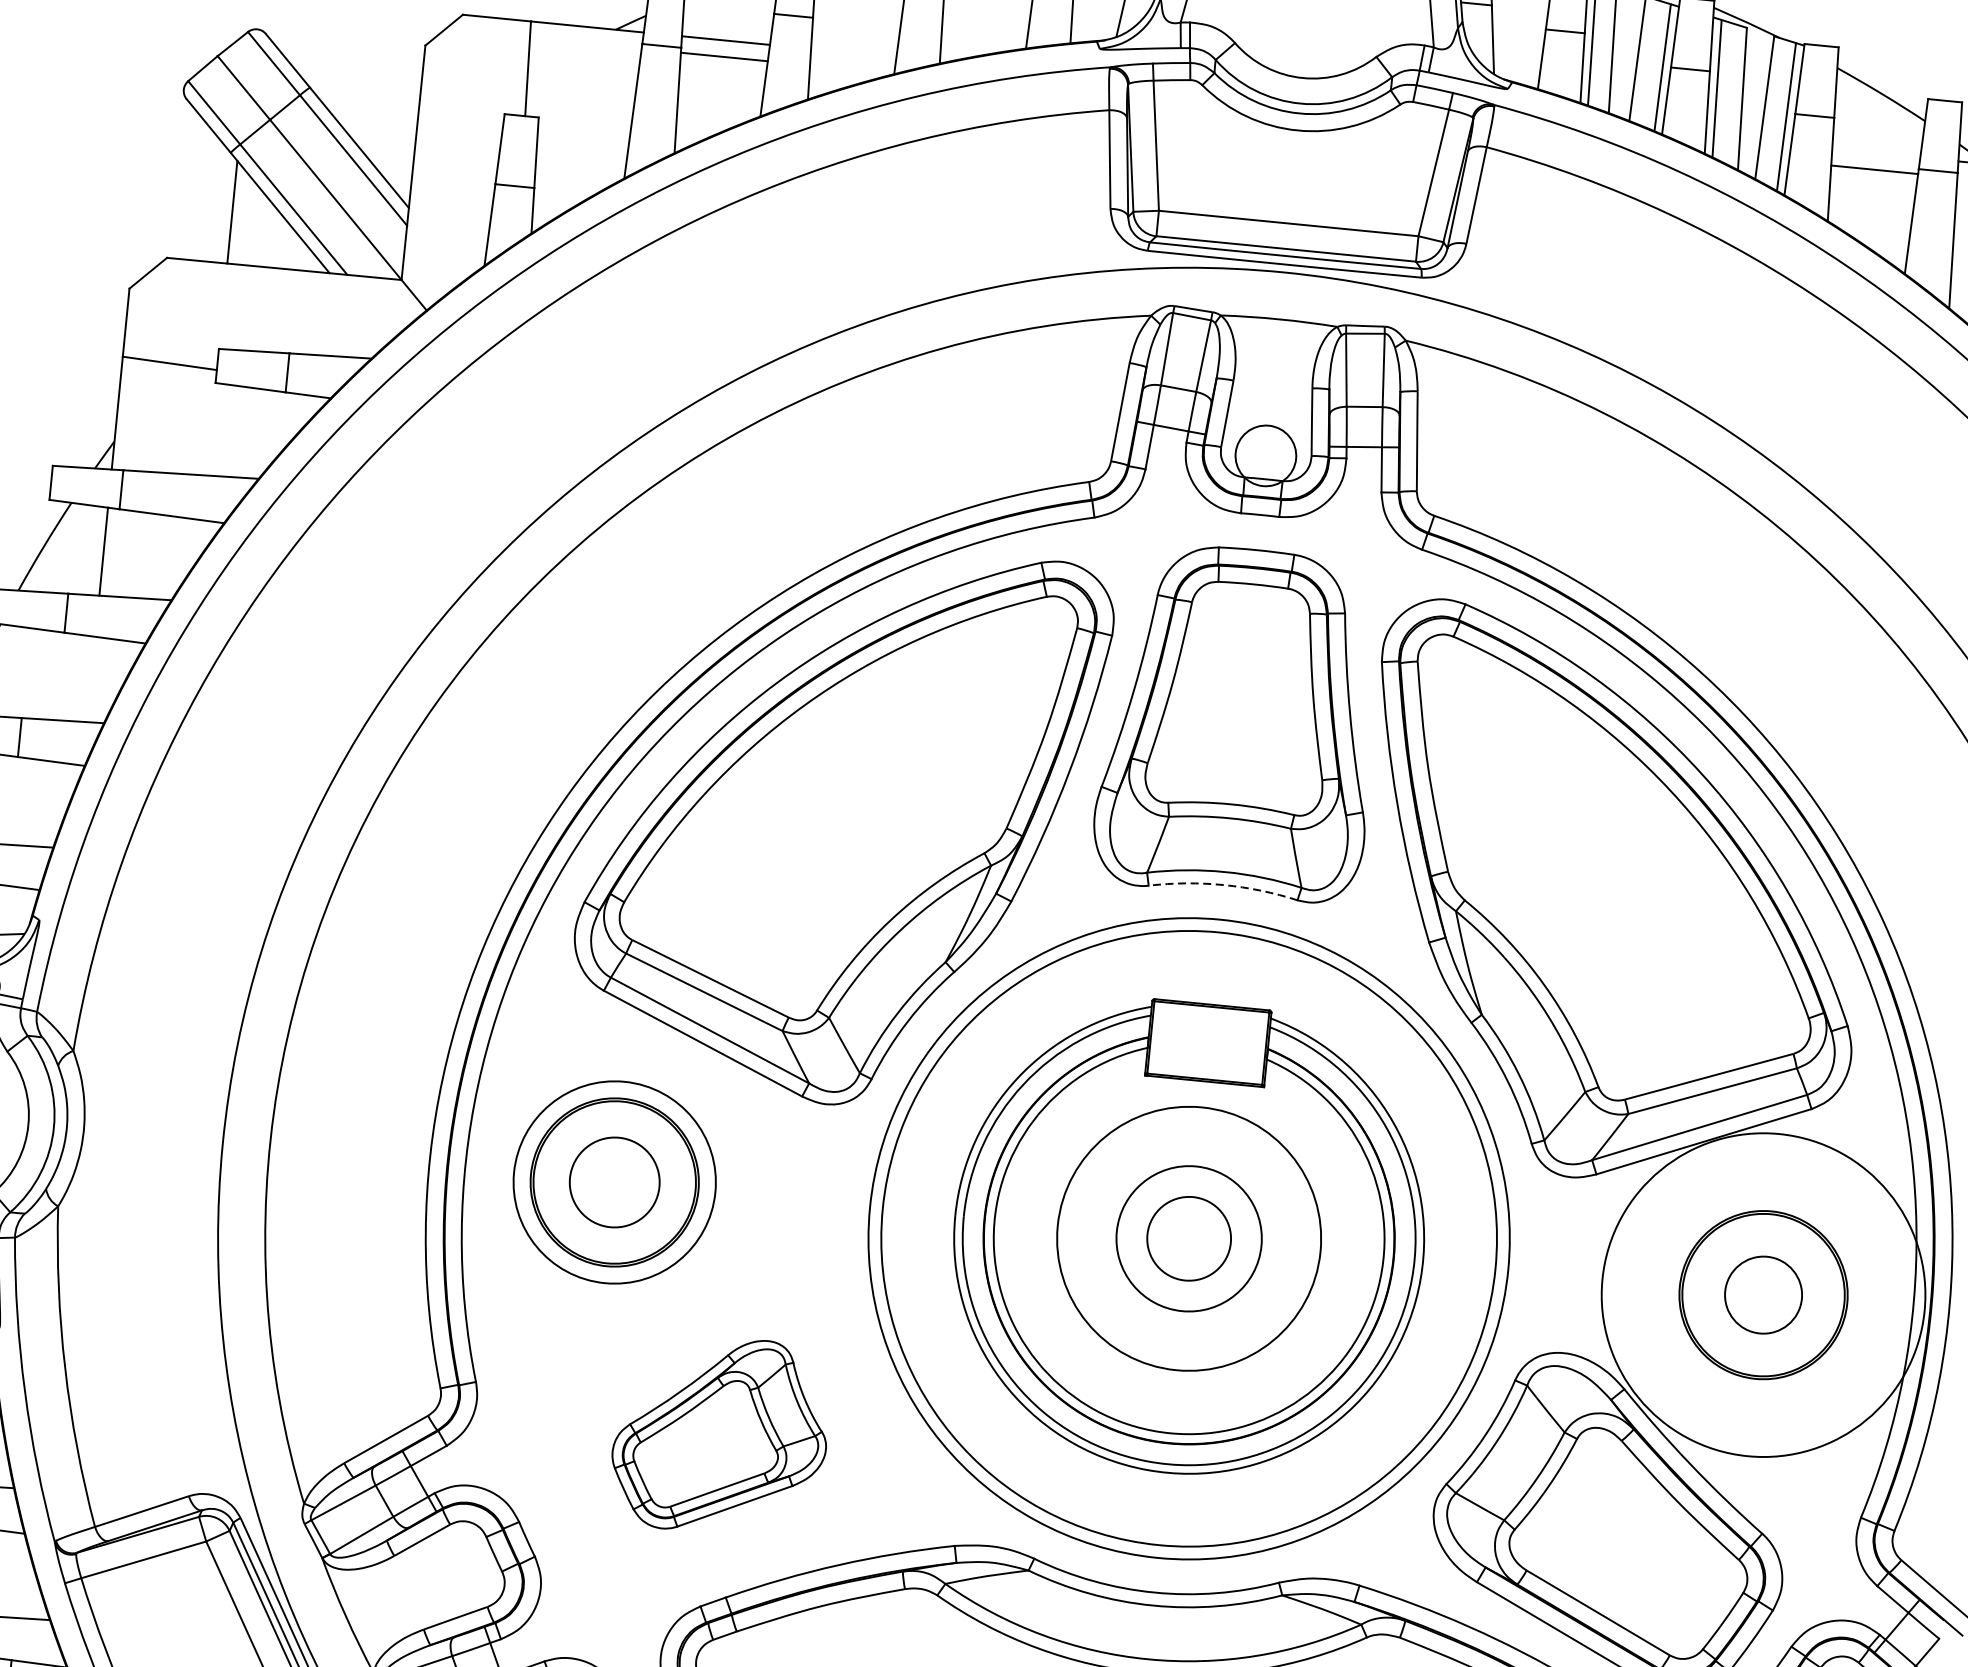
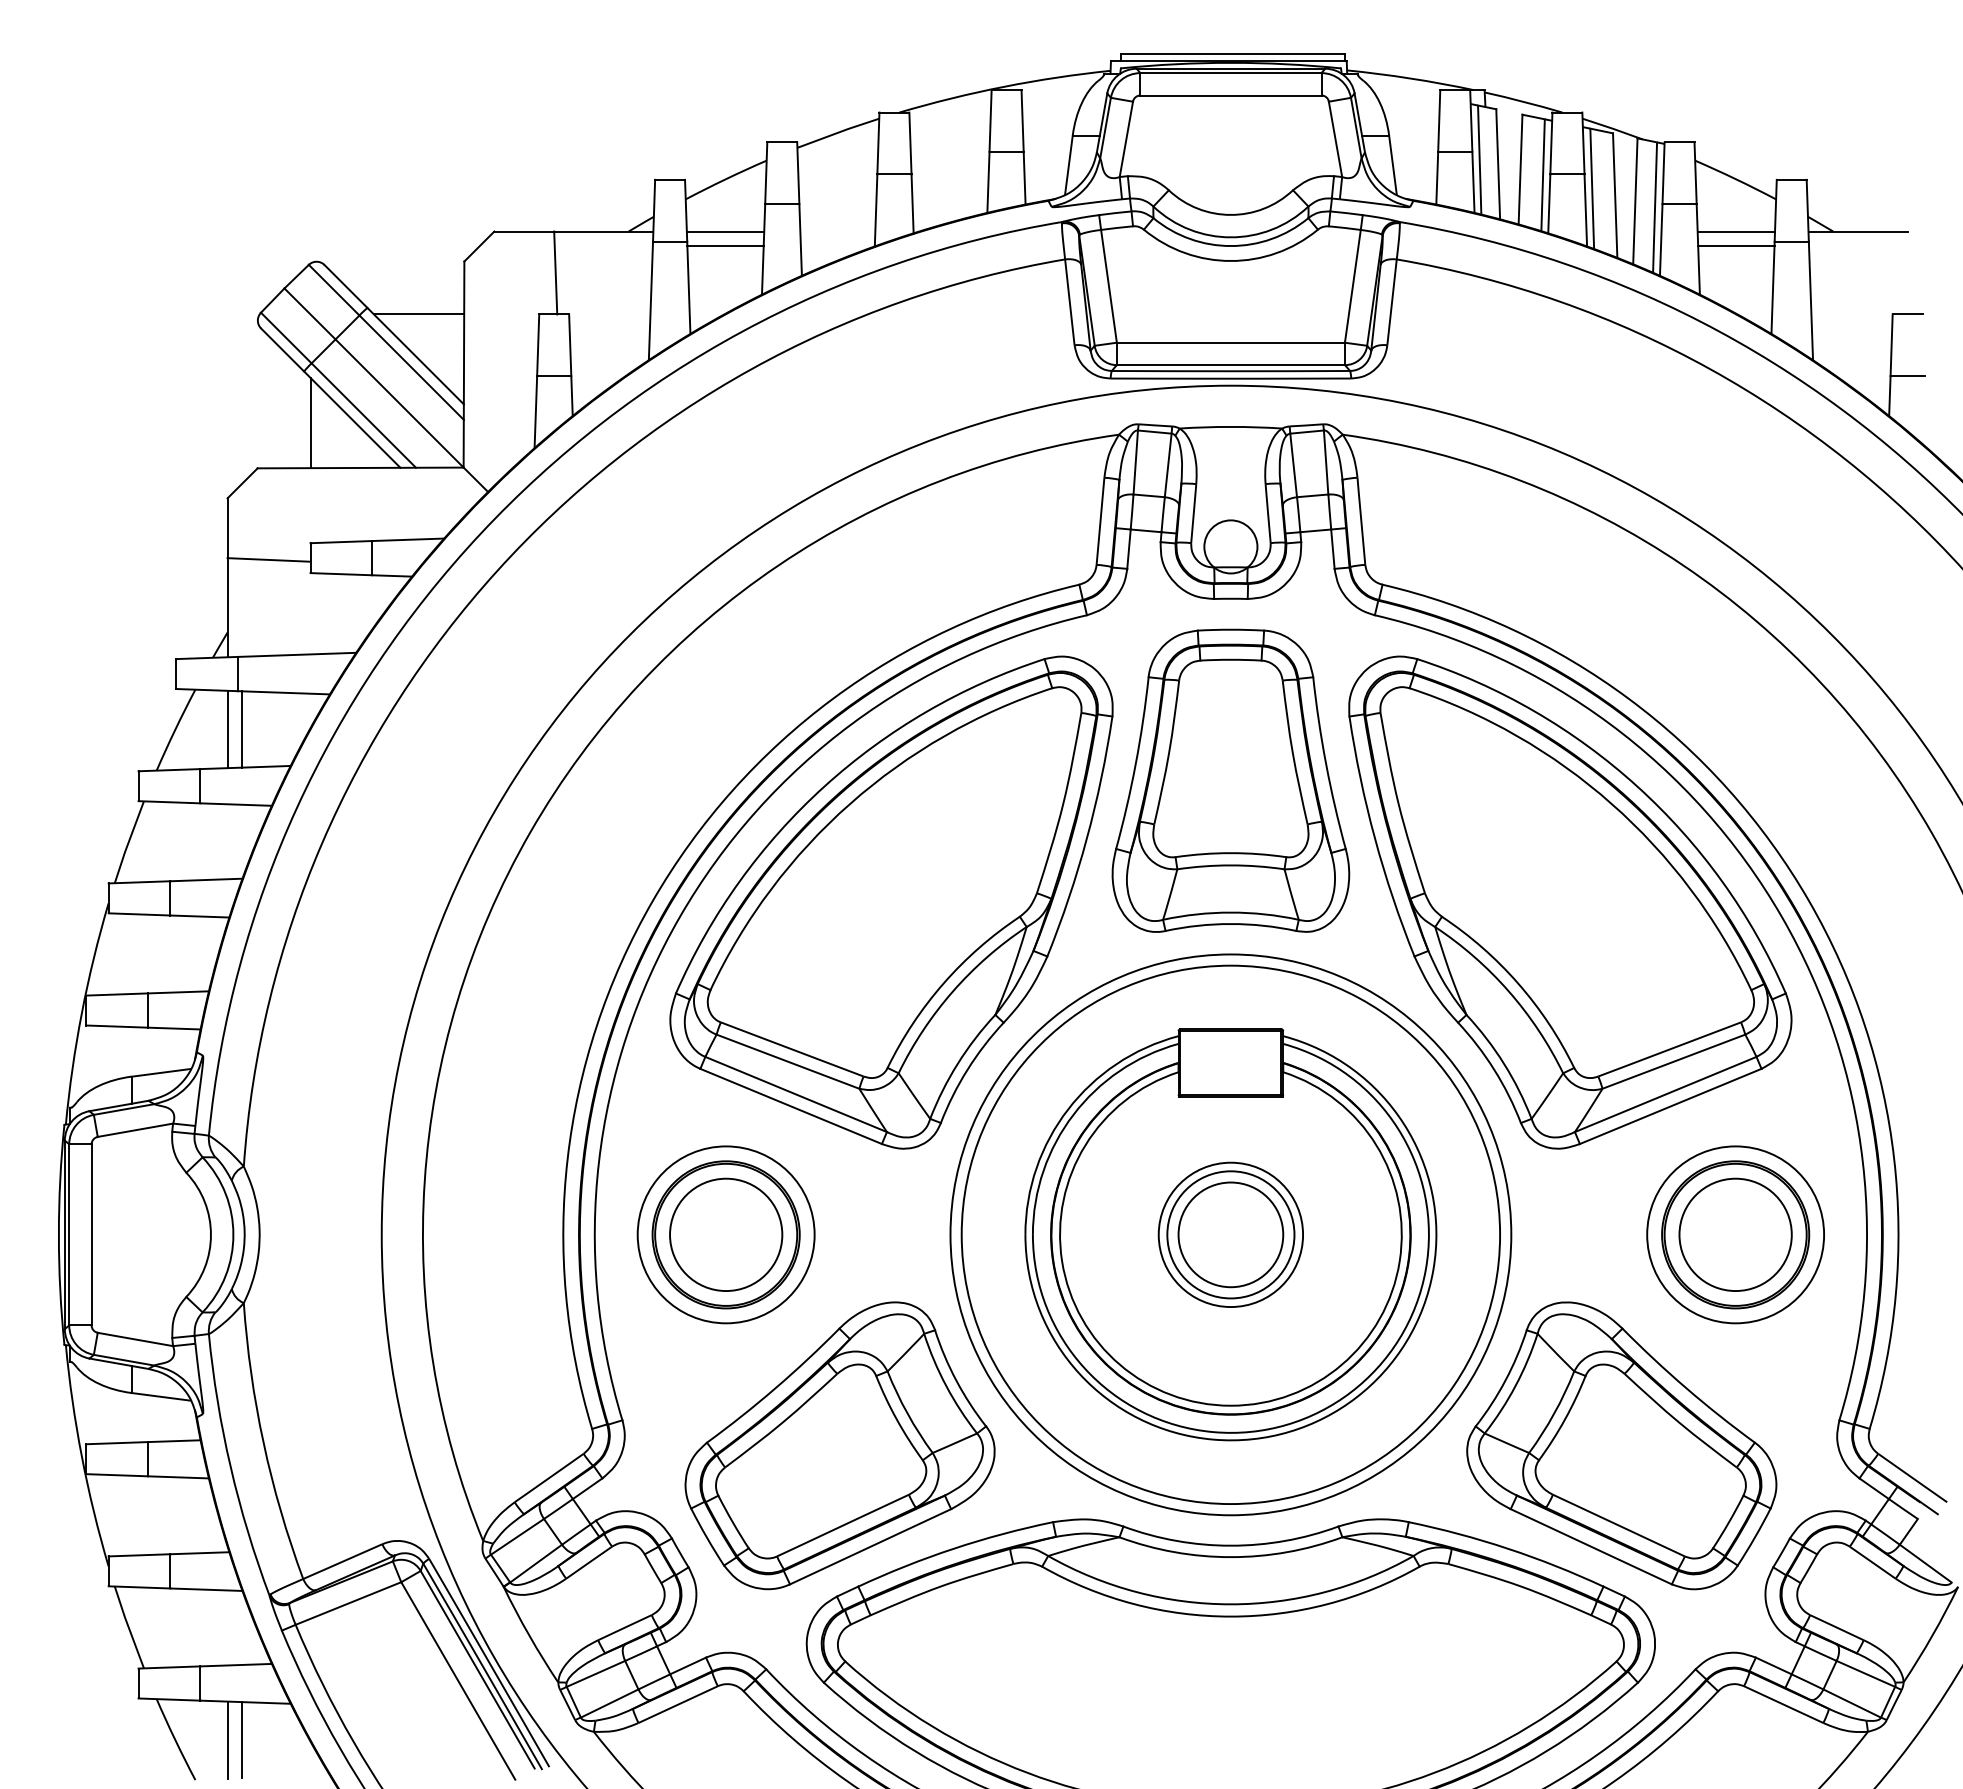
line: (367, 100) -> (418, 314), added
line: (1875, 153) -> (1735, 231), added
line: (120, 553) -> (242, 729), added
arc: (1223, 885) -> (1230, 924), dashed -> solid
circle: (615, 1182) -> (726, 1234), size x1.43
circle: (1188, 1238) -> (1230, 1234), size x0.62
circle: (1188, 1238) -> (1230, 1234), size x1.43
circle: (1763, 1294) -> (1735, 1234), size x0.62
circle: (1763, 1294) -> (1735, 1234), size x1.67
part: (720, 1434) -> (839, 1445), size x1.67

